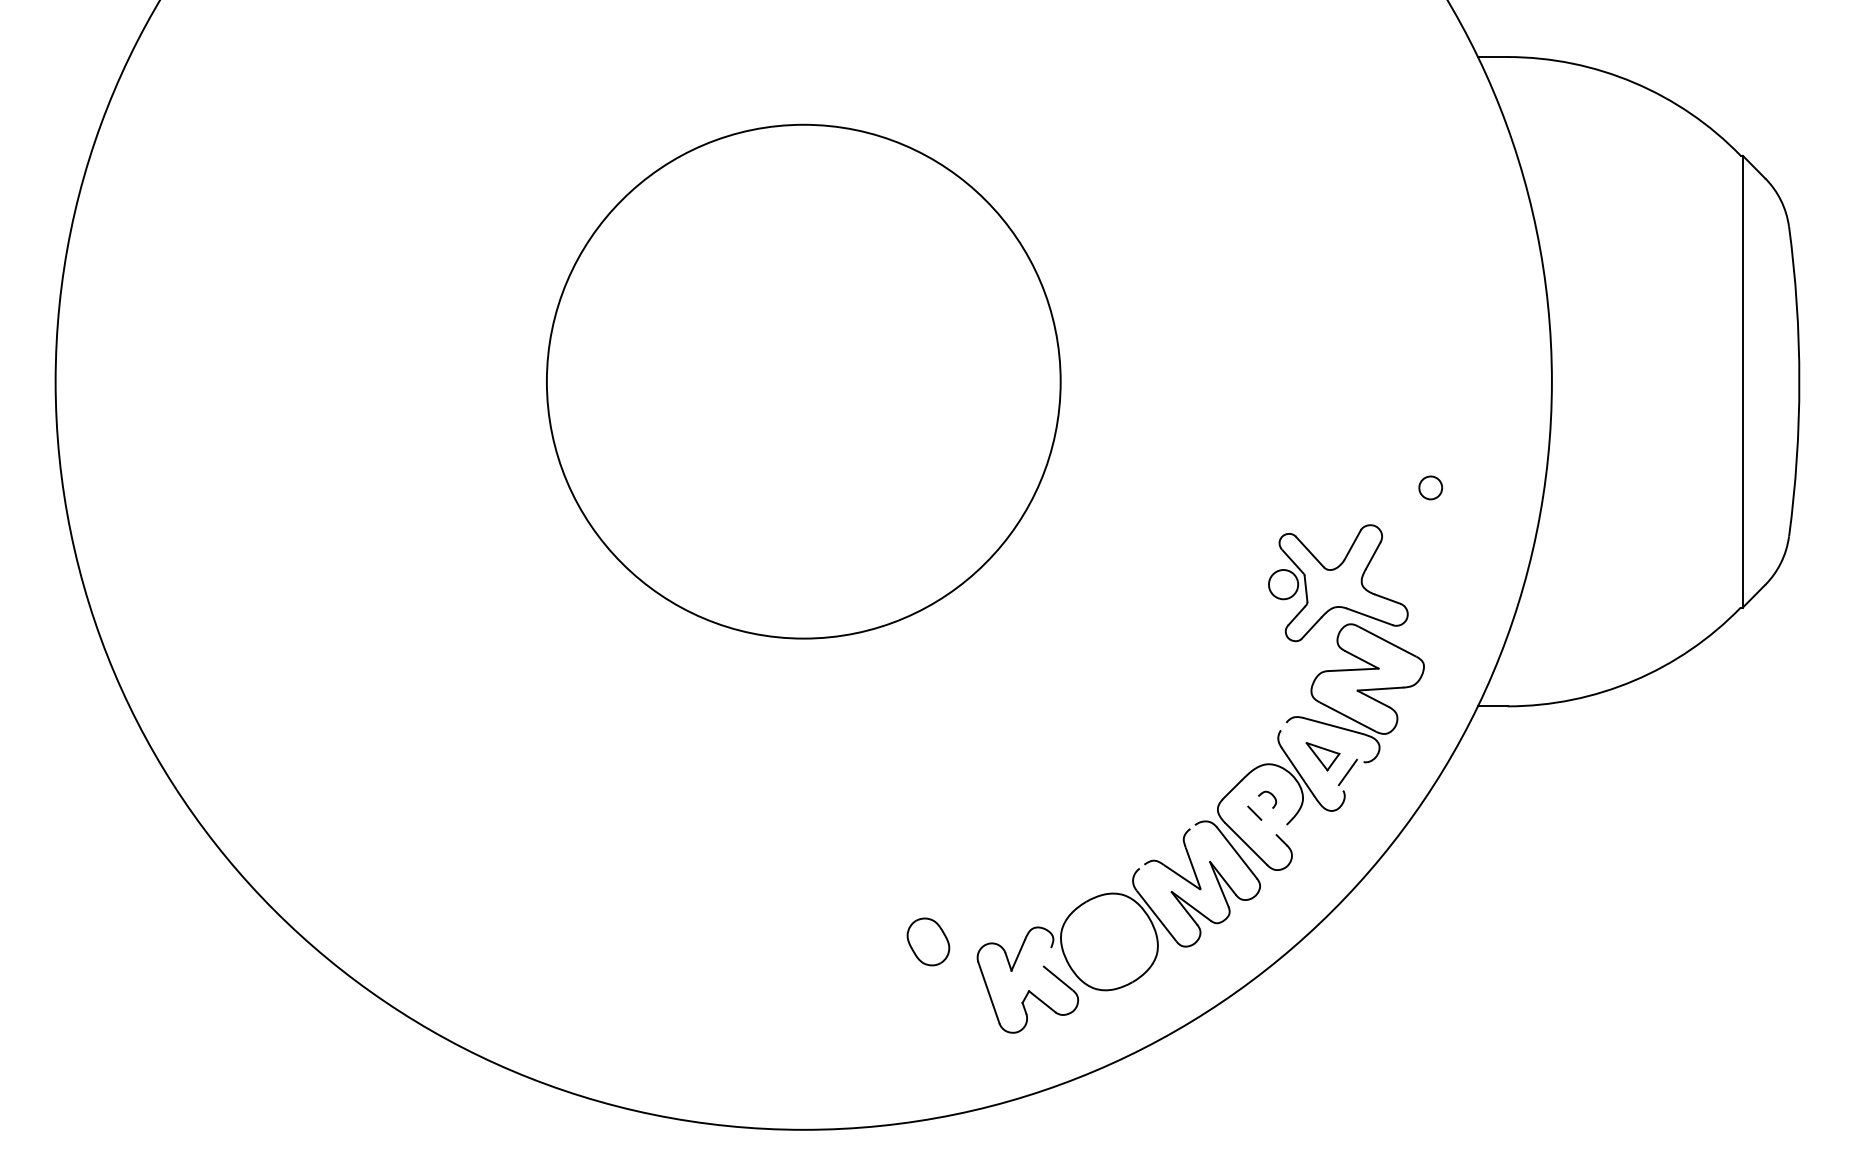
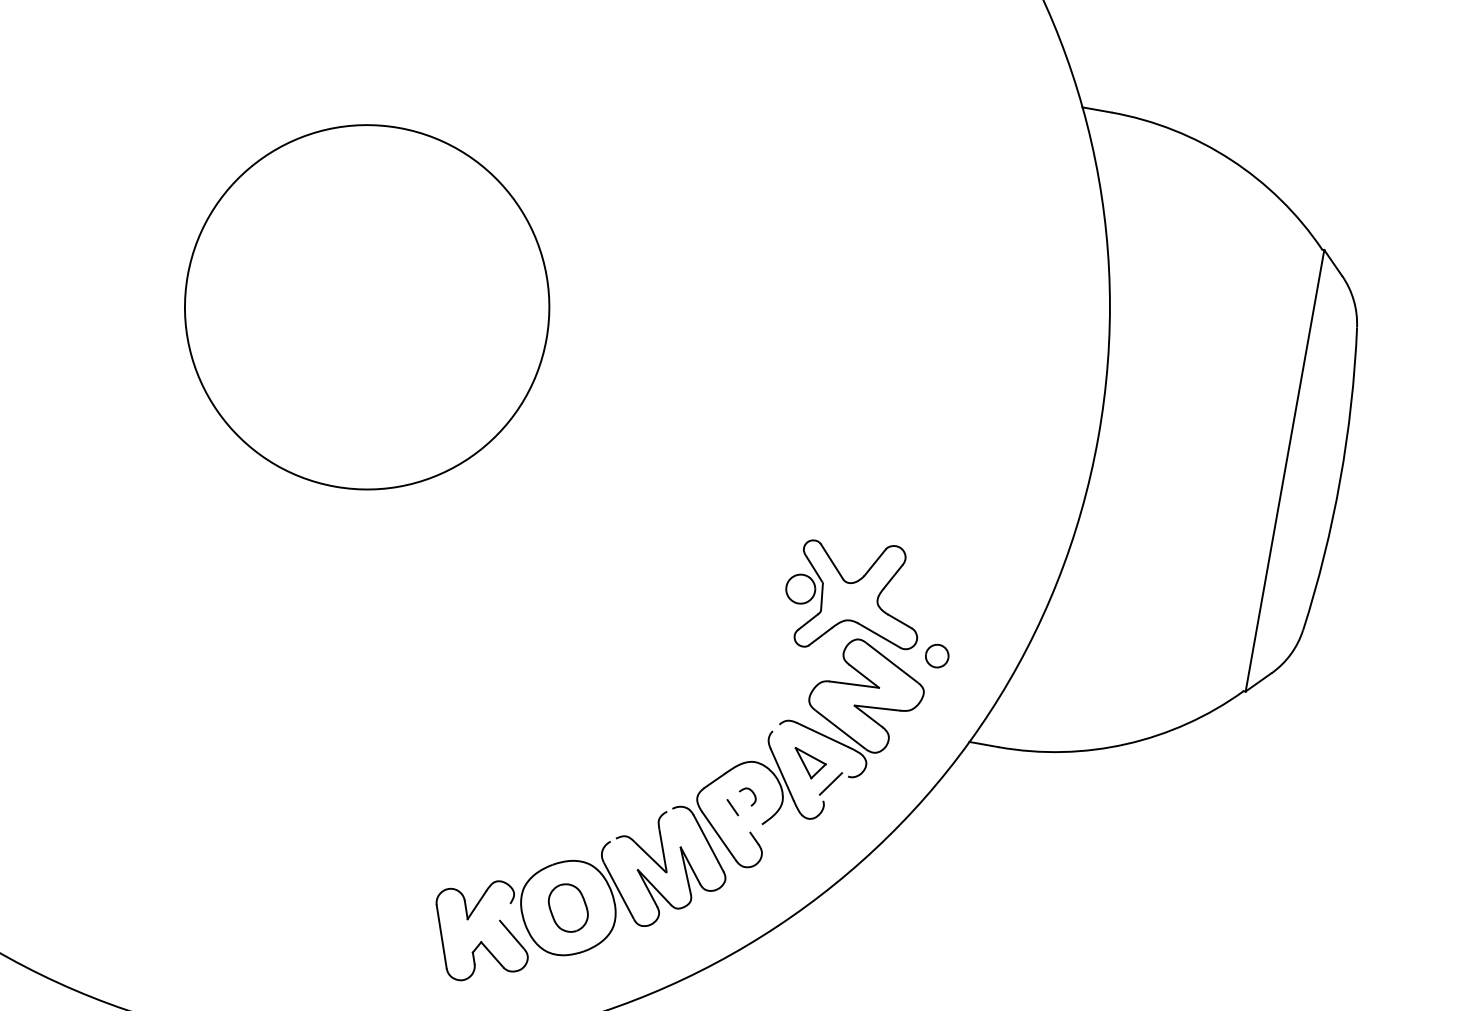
circle: (803, 381) -> (366, 307), size x0.71
part: (1430, 487) -> (937, 655), moved
part: (928, 941) -> (568, 907), moved

